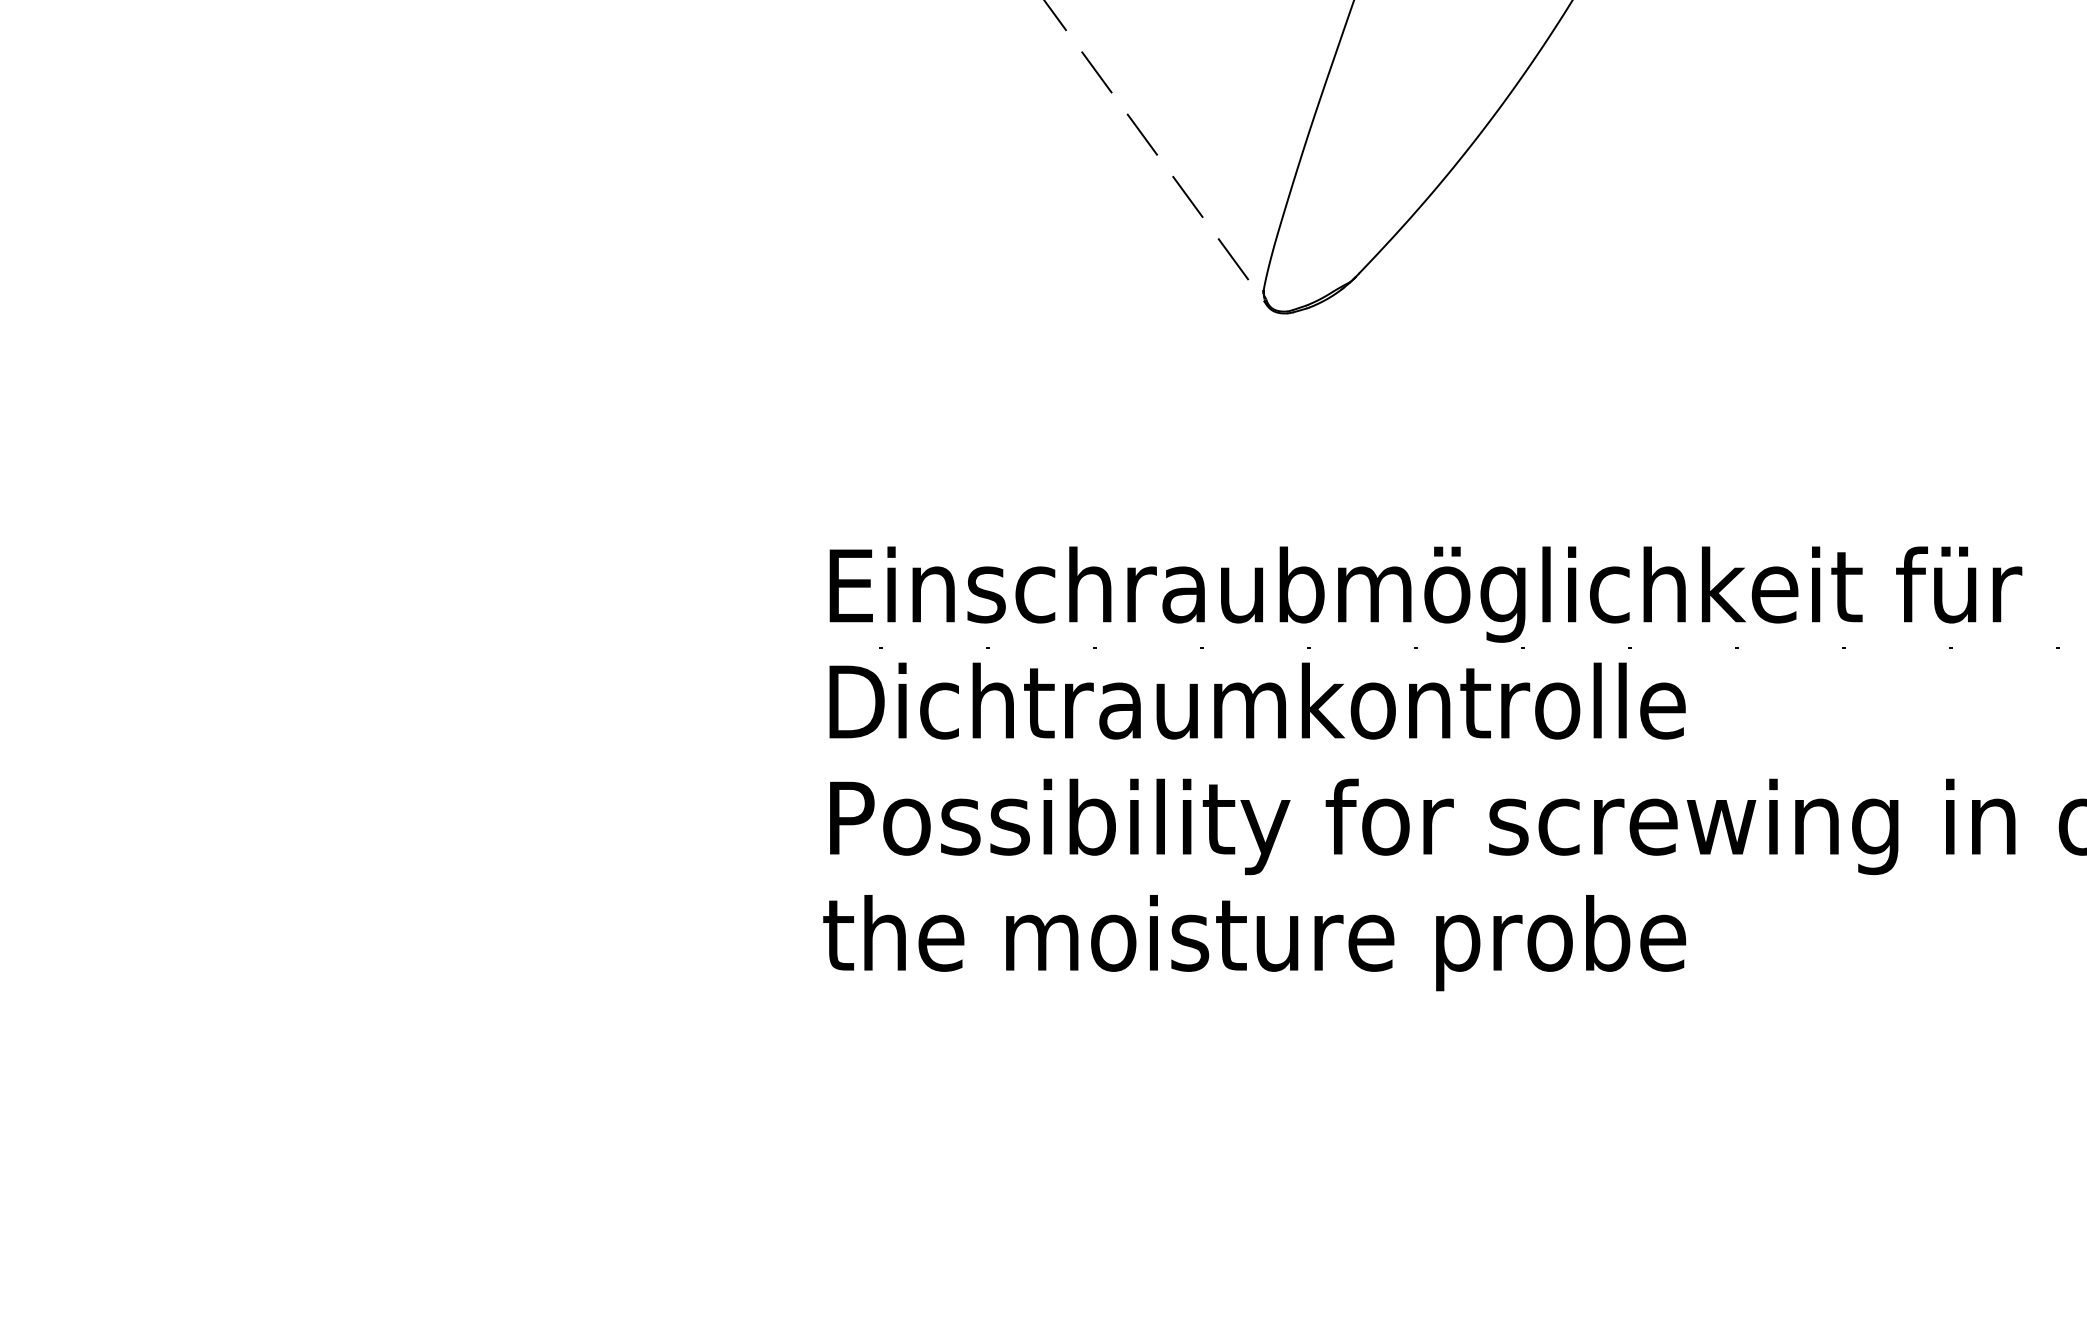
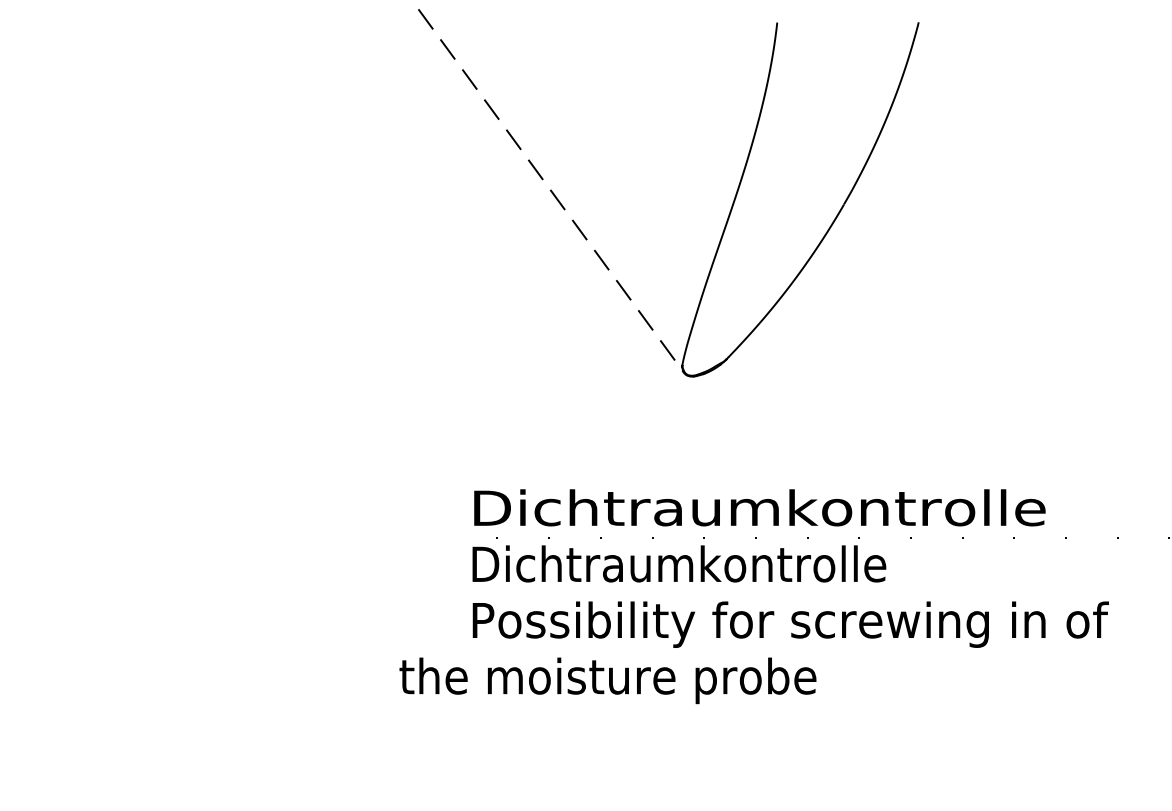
text: (1425, 594) -> (760, 512), Einschraubmöglichkeit für -> Dichtraumkontrolle
text: (1253, 942) -> (607, 680), moved

